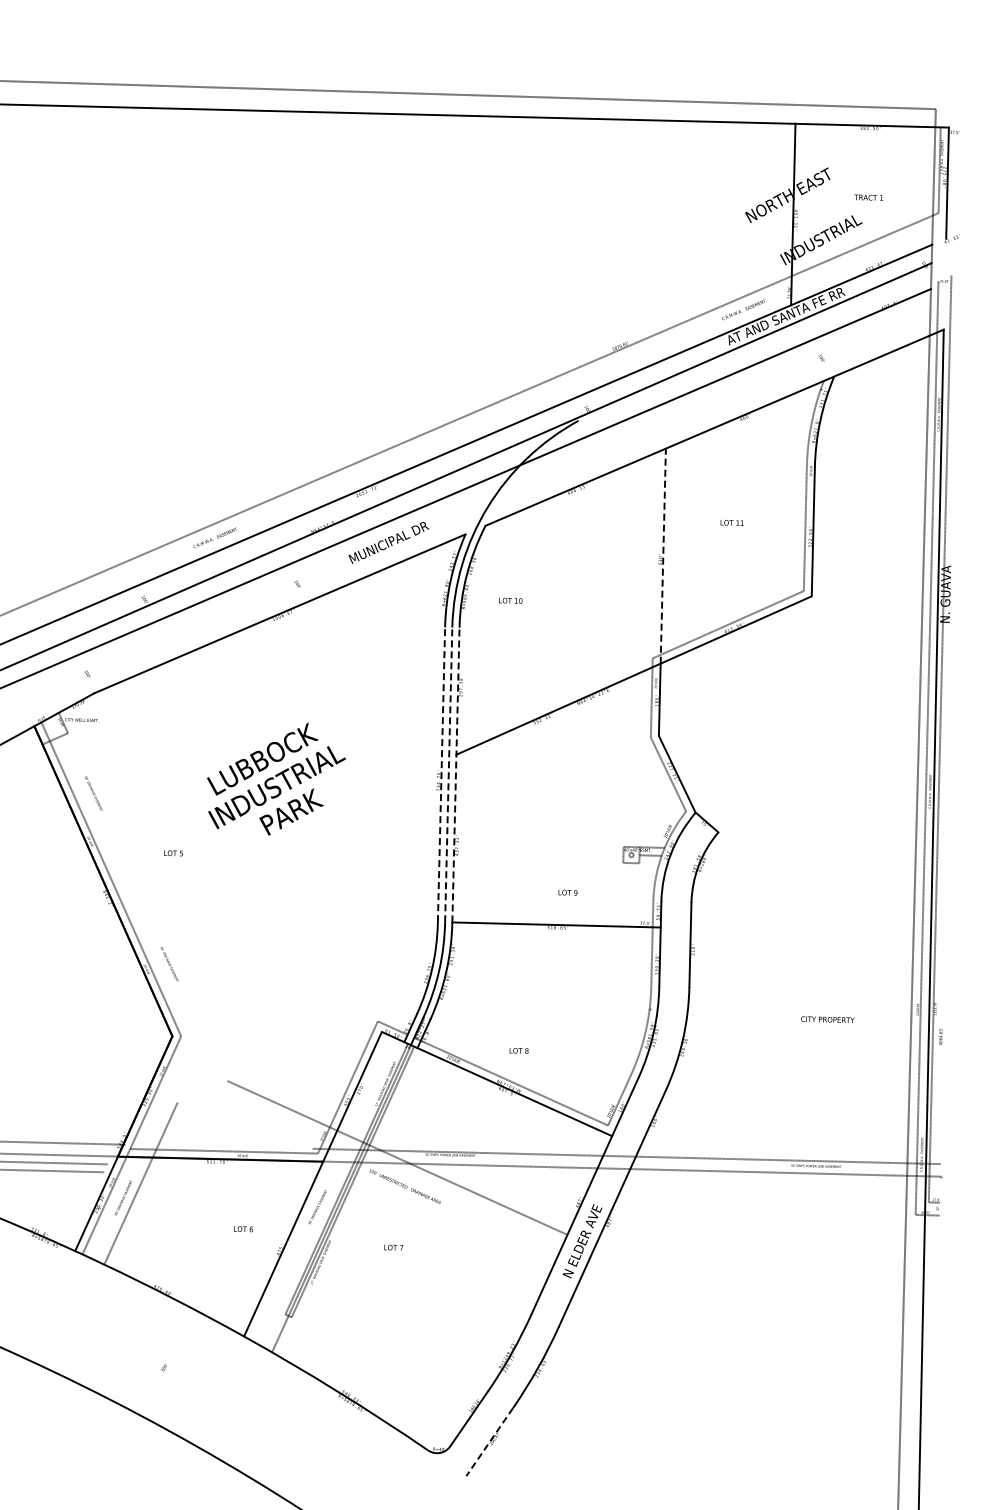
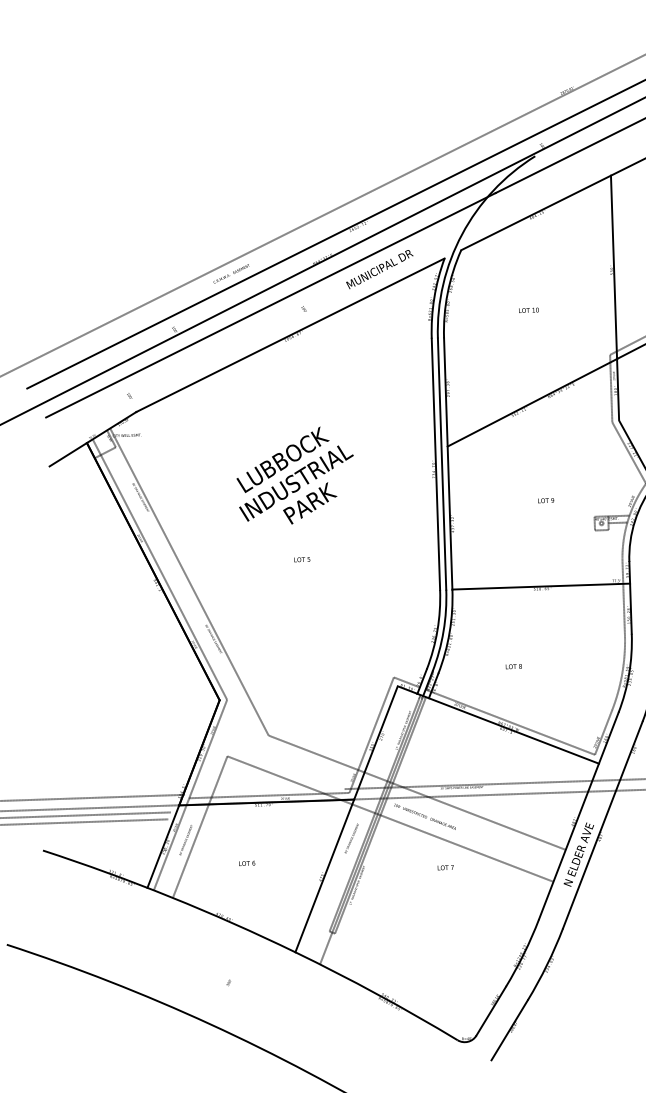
line: (663, 556) -> (614, 267), dashed -> solid
text: (510, 600) -> (528, 310), moved
line: (441, 774) -> (435, 464), dashed -> solid
line: (448, 774) -> (441, 463), dashed -> solid
line: (455, 774) -> (447, 463), dashed -> solid
text: (173, 853) -> (302, 559), moved
text: (567, 892) -> (545, 500), moved
line: (144, 895) -> (188, 581), added
text: (518, 1050) -> (513, 666), moved
line: (363, 1186) -> (389, 818), added
text: (243, 1229) -> (247, 863), moved
text: (393, 1247) -> (445, 867), moved
line: (489, 1442) -> (509, 1030), dashed -> solid

